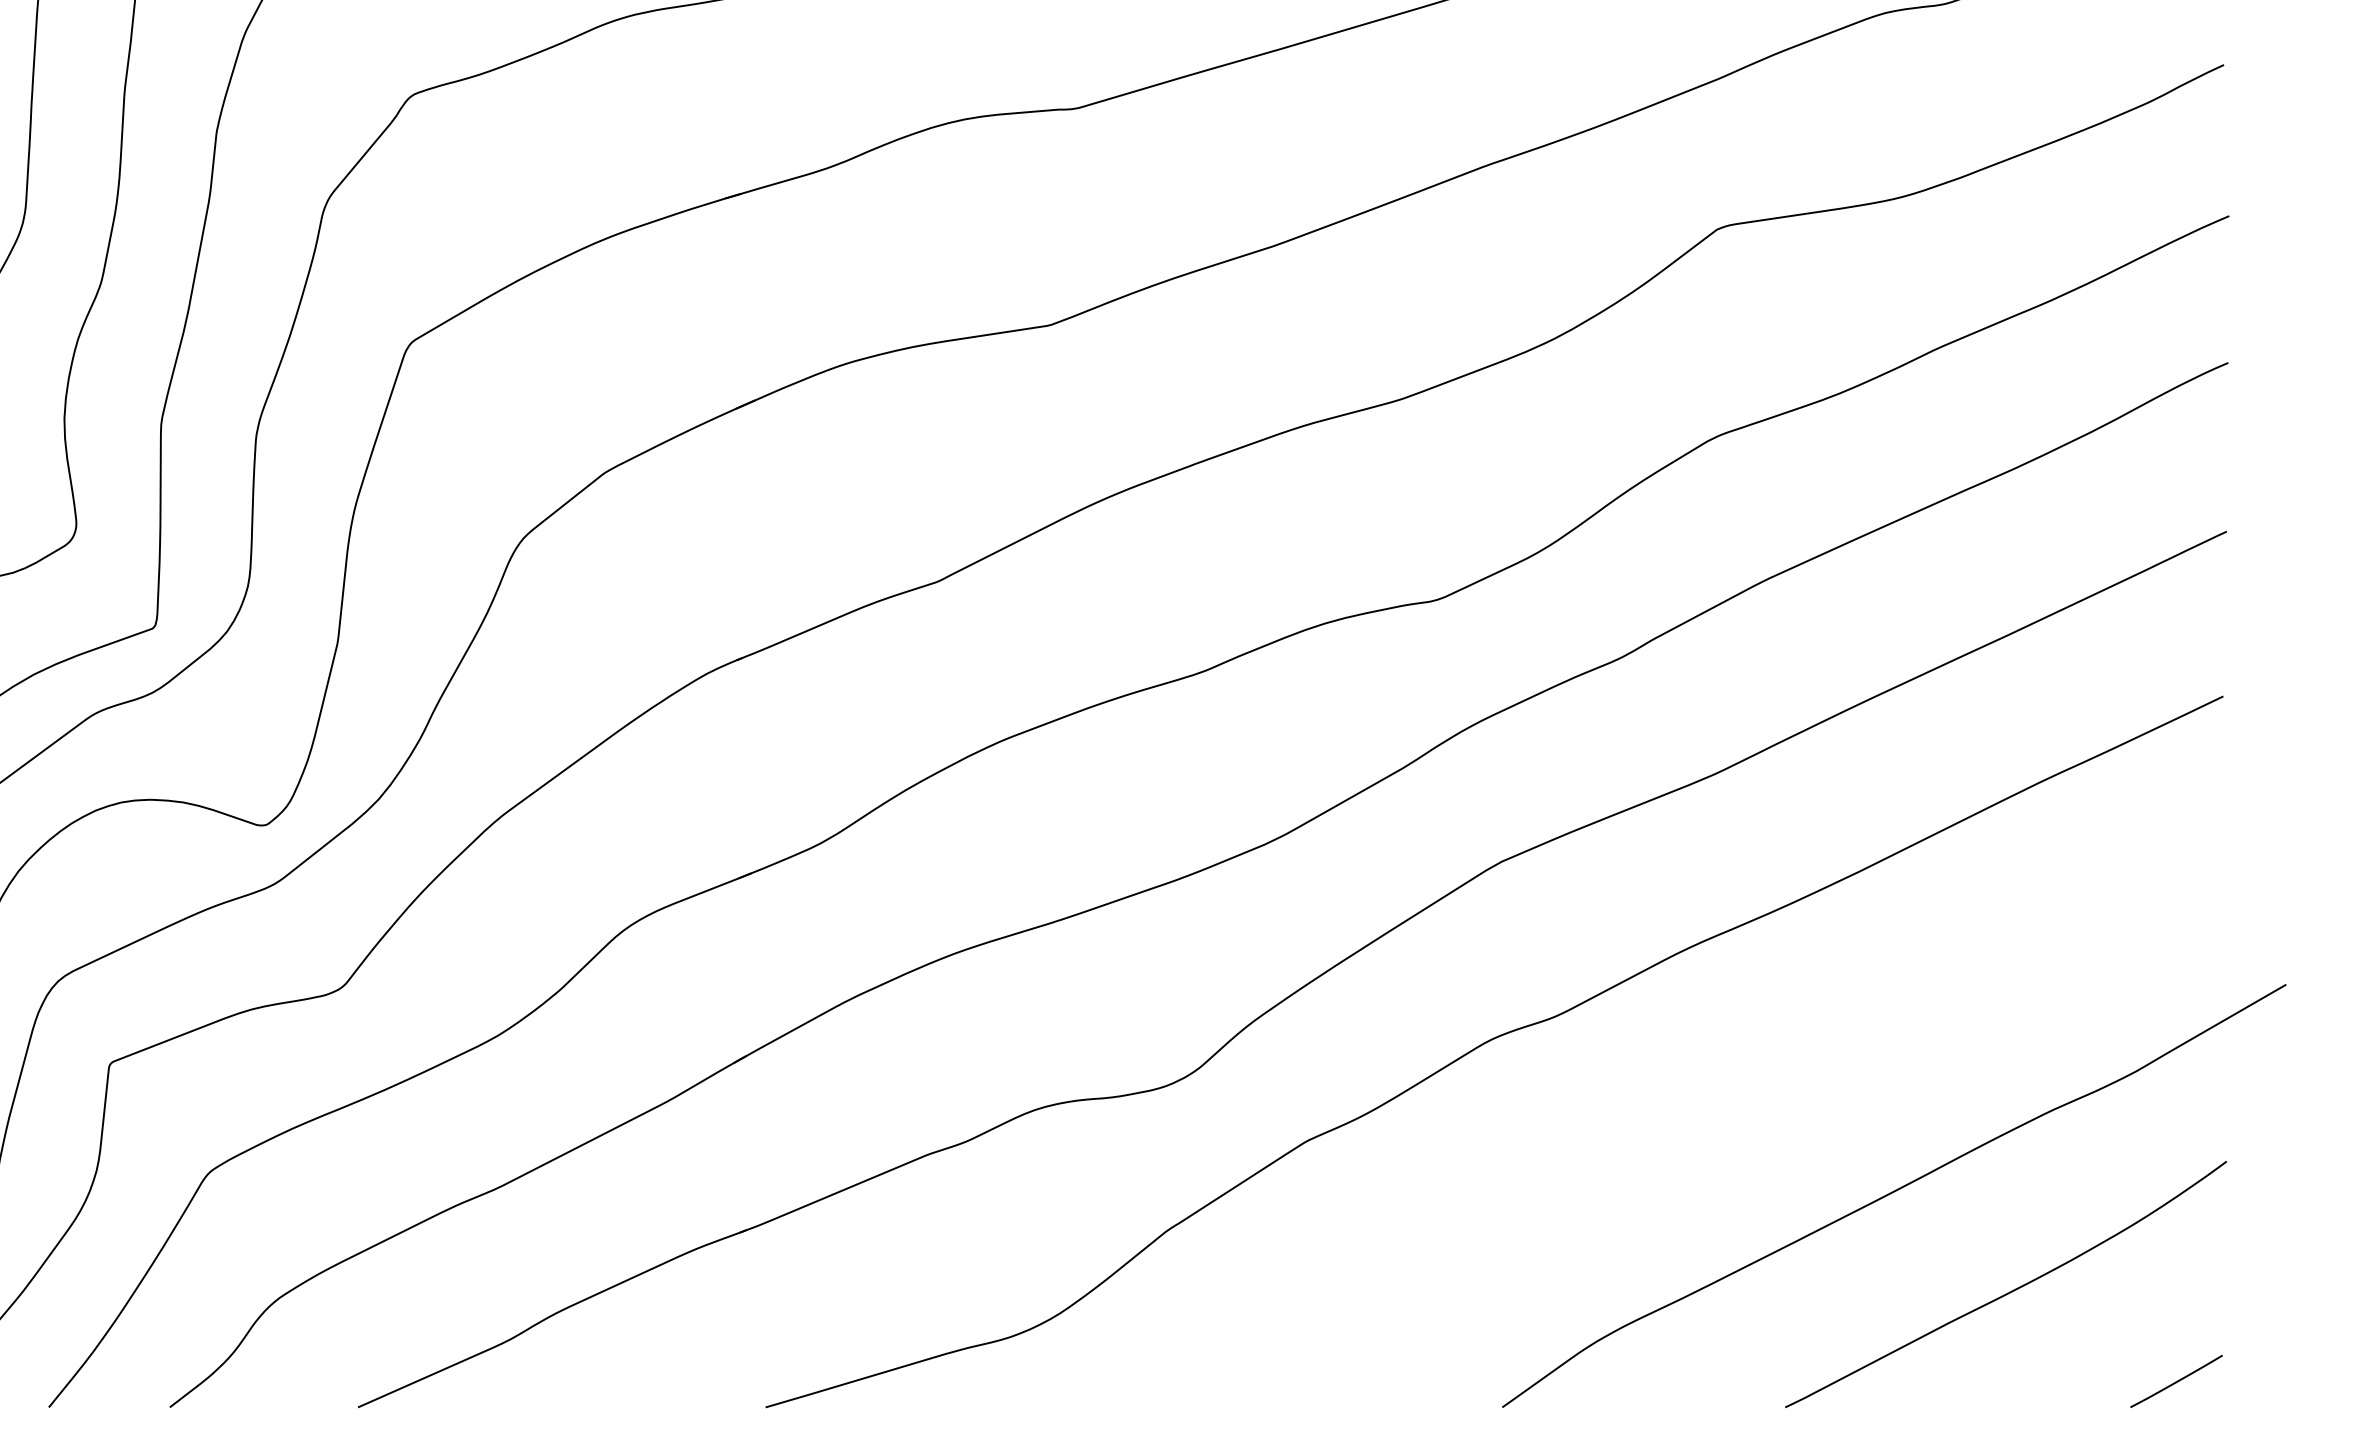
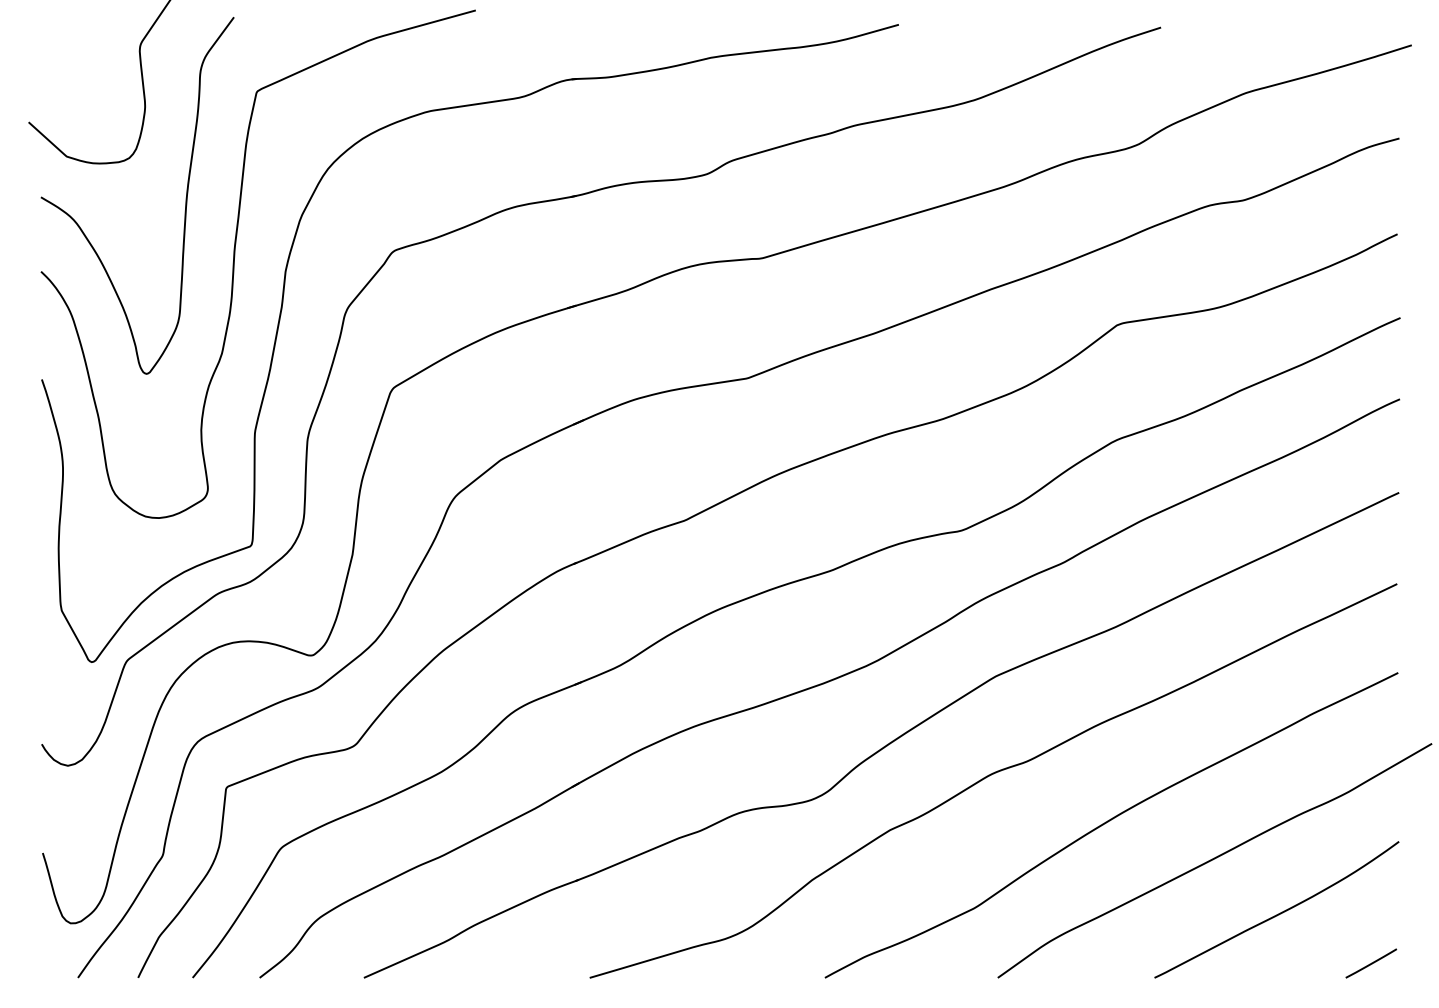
curve: (1702, 1126) -> (1108, 822), added

